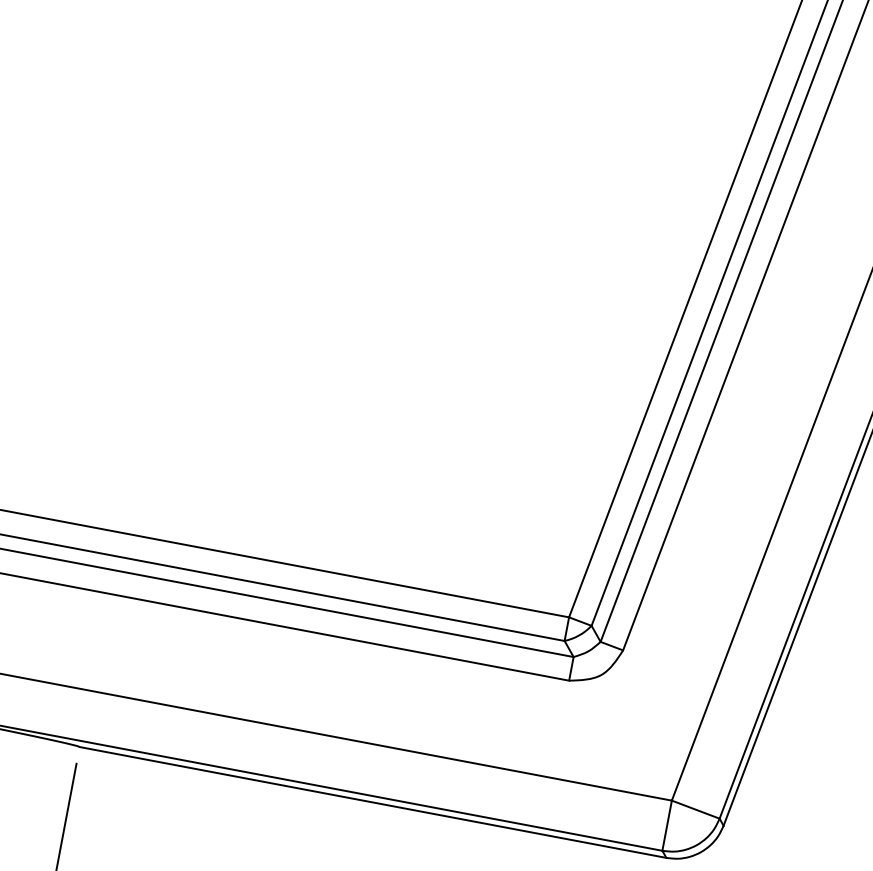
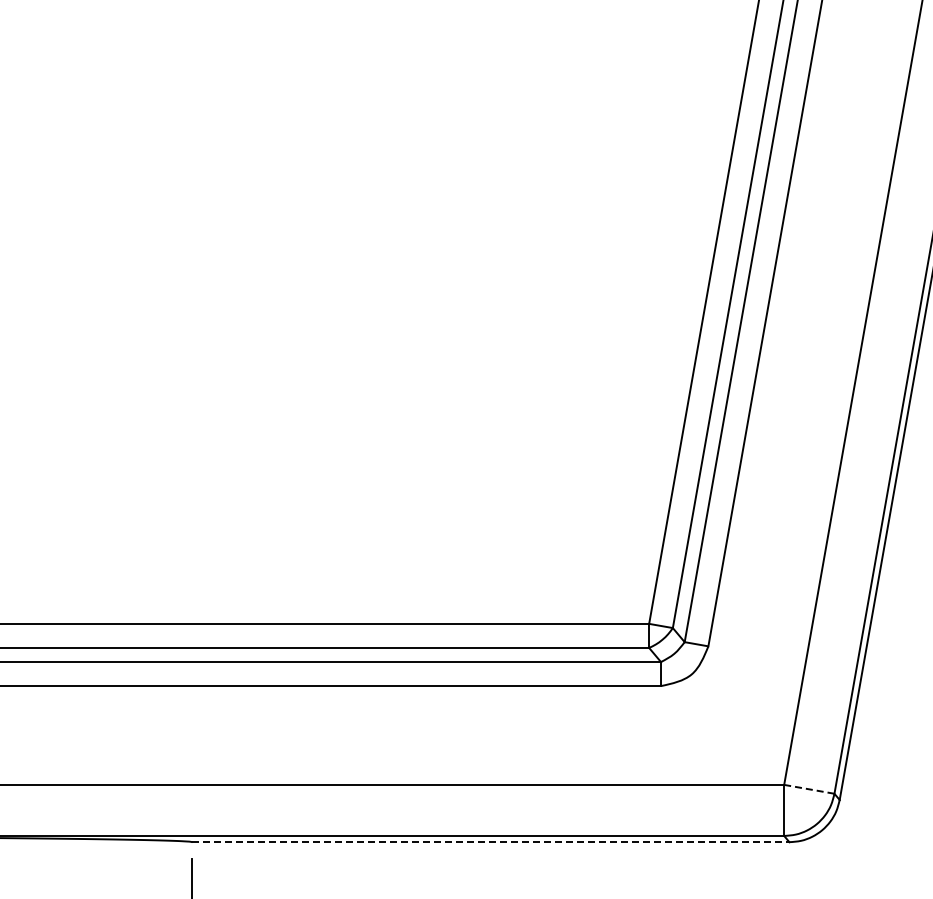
line: (372, 802) -> (490, 842), solid -> dashed
line: (695, 809) -> (809, 789), solid -> dashed

